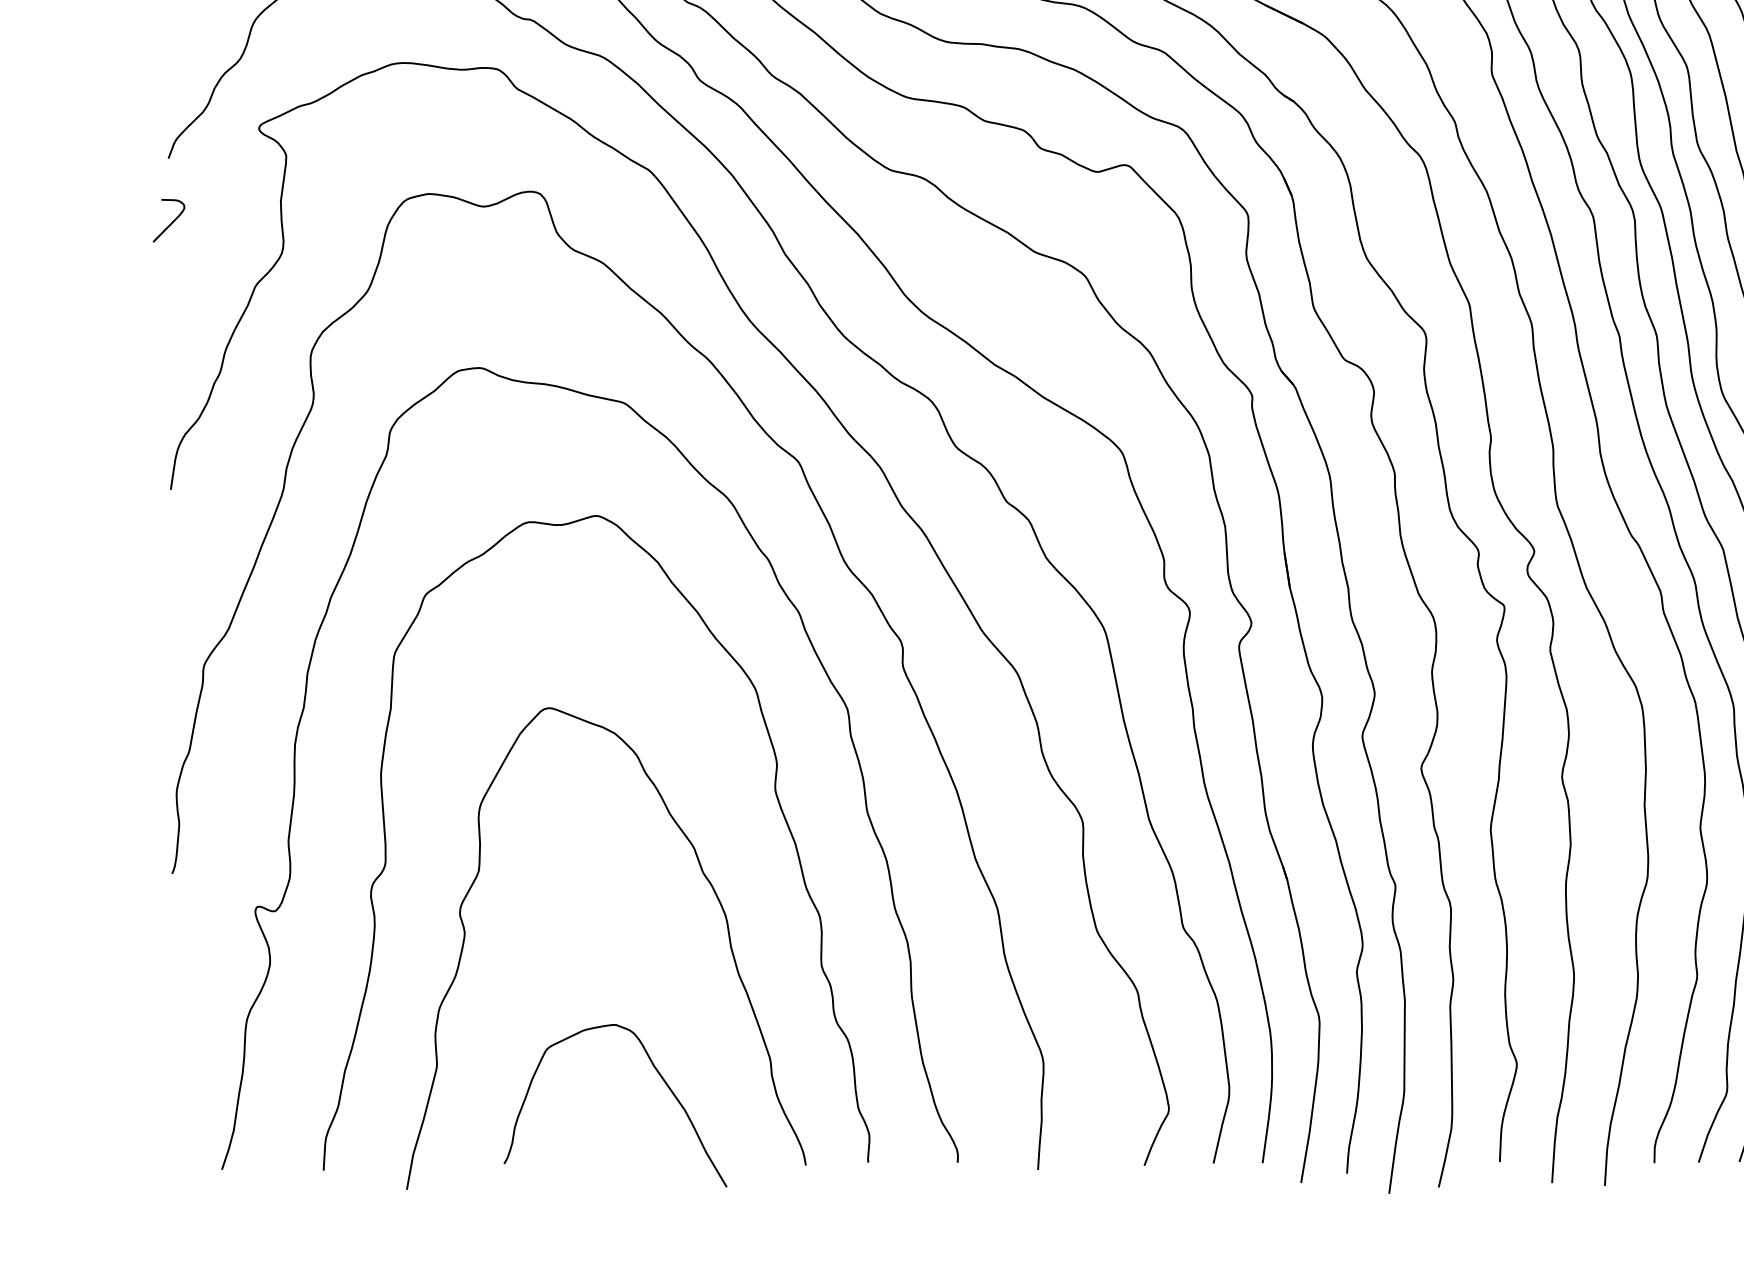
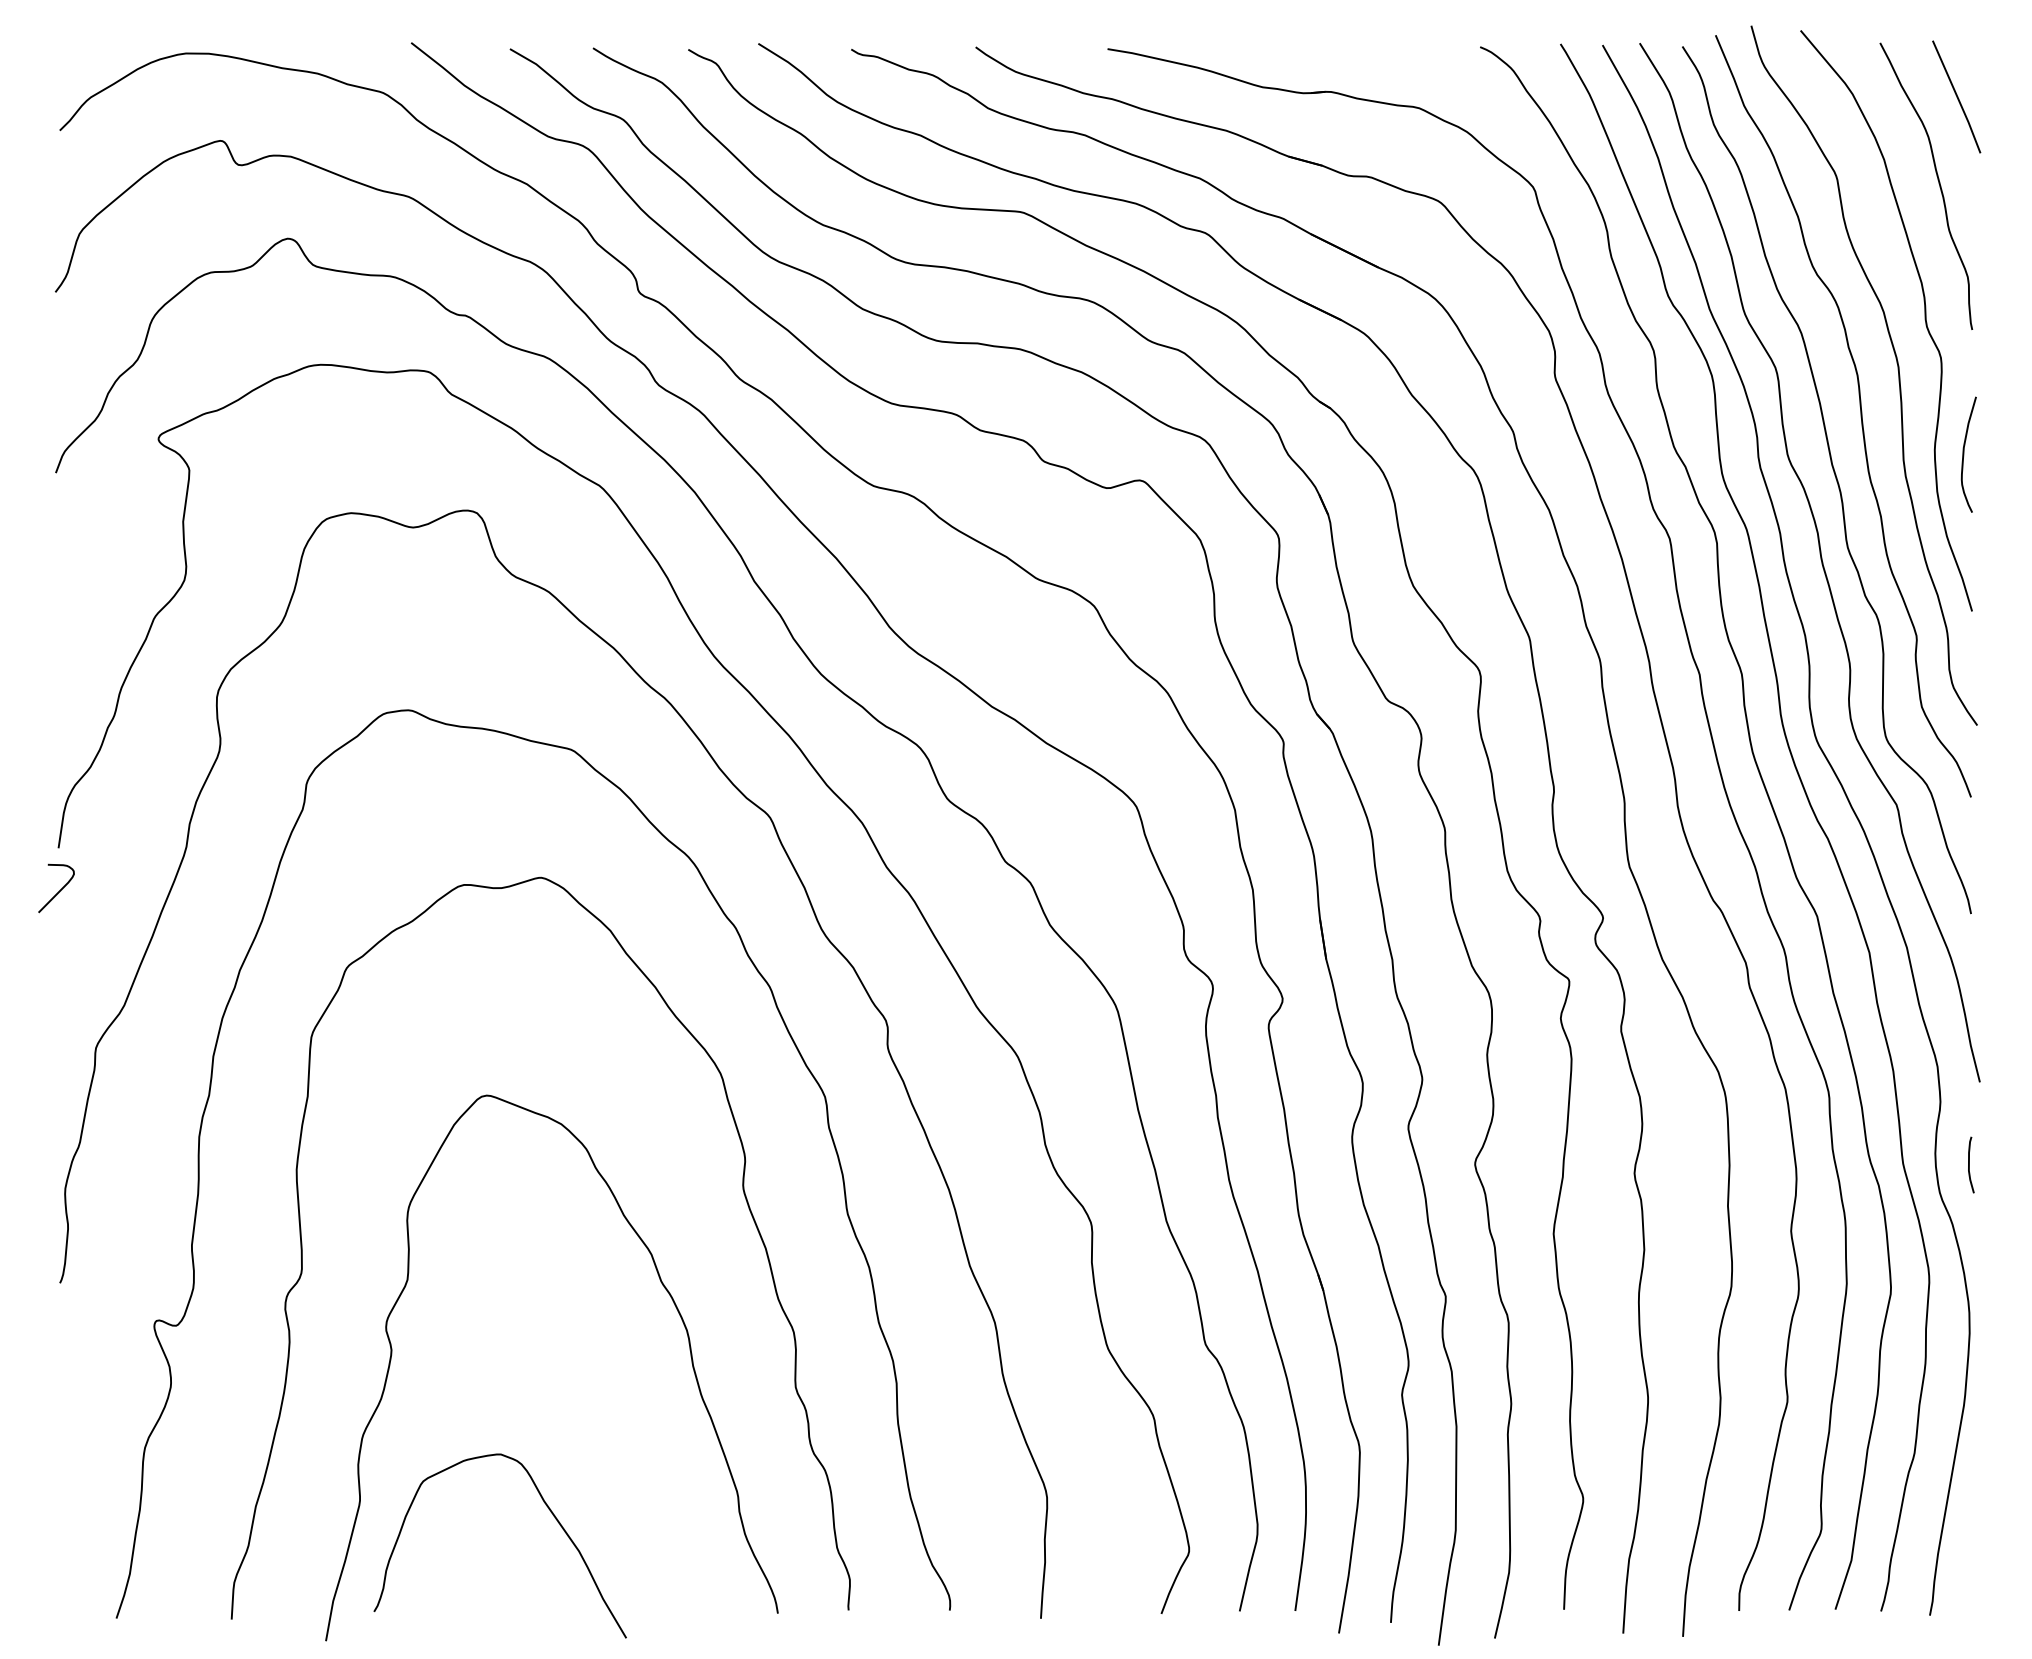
curve: (171, 222) -> (59, 890), moved
curve: (659, 1076) -> (550, 1512), moved

